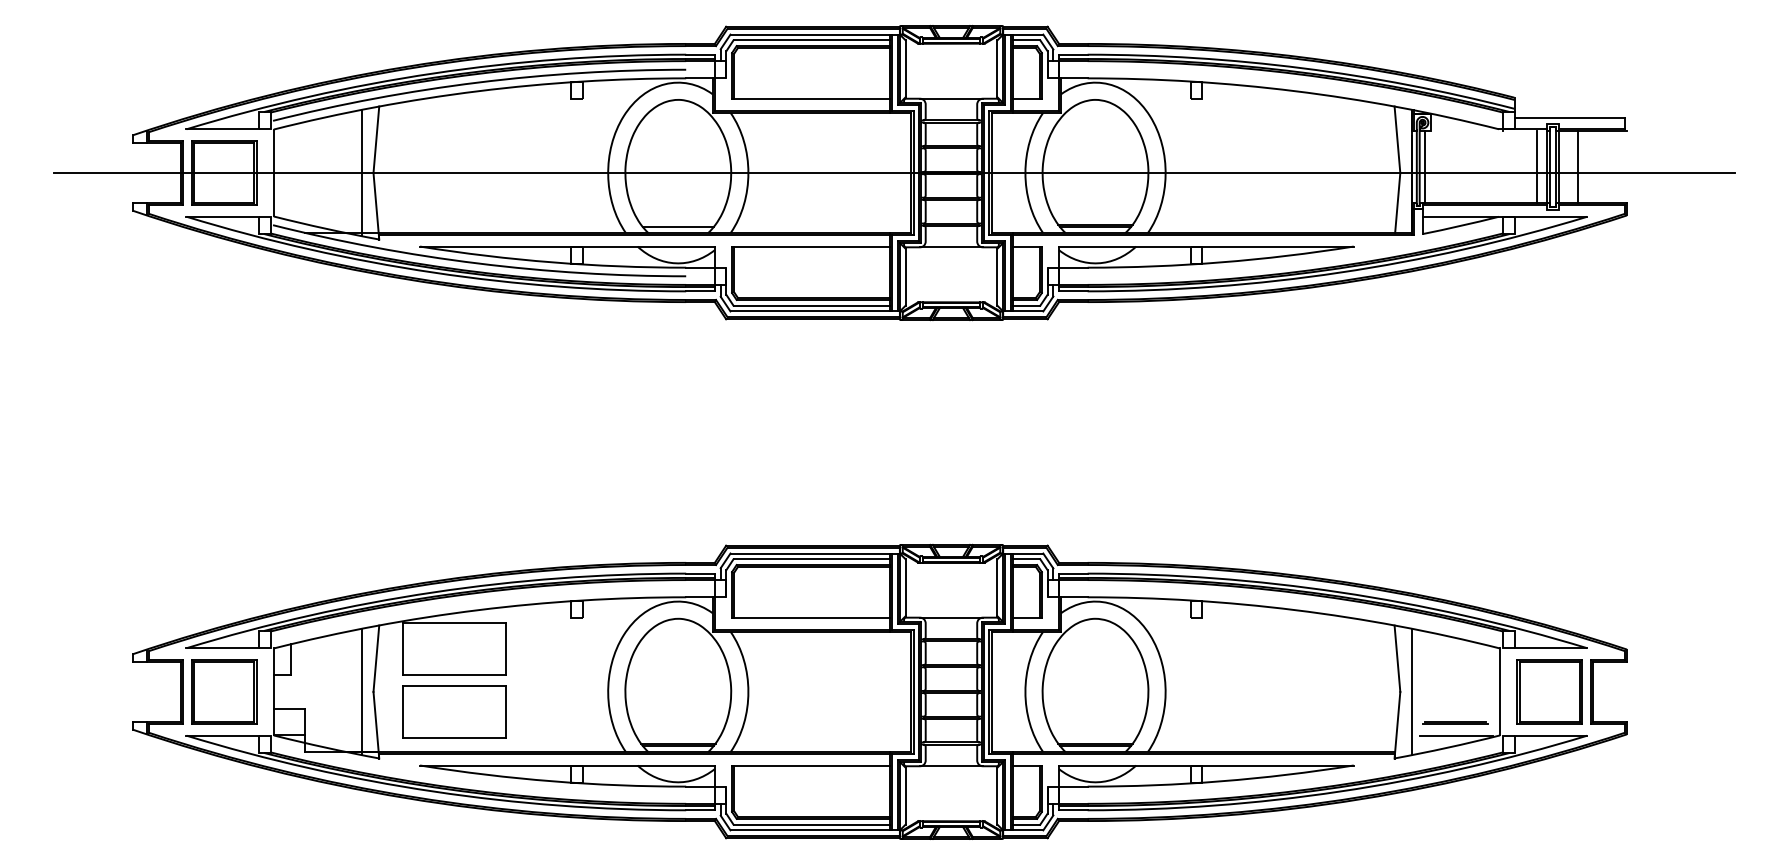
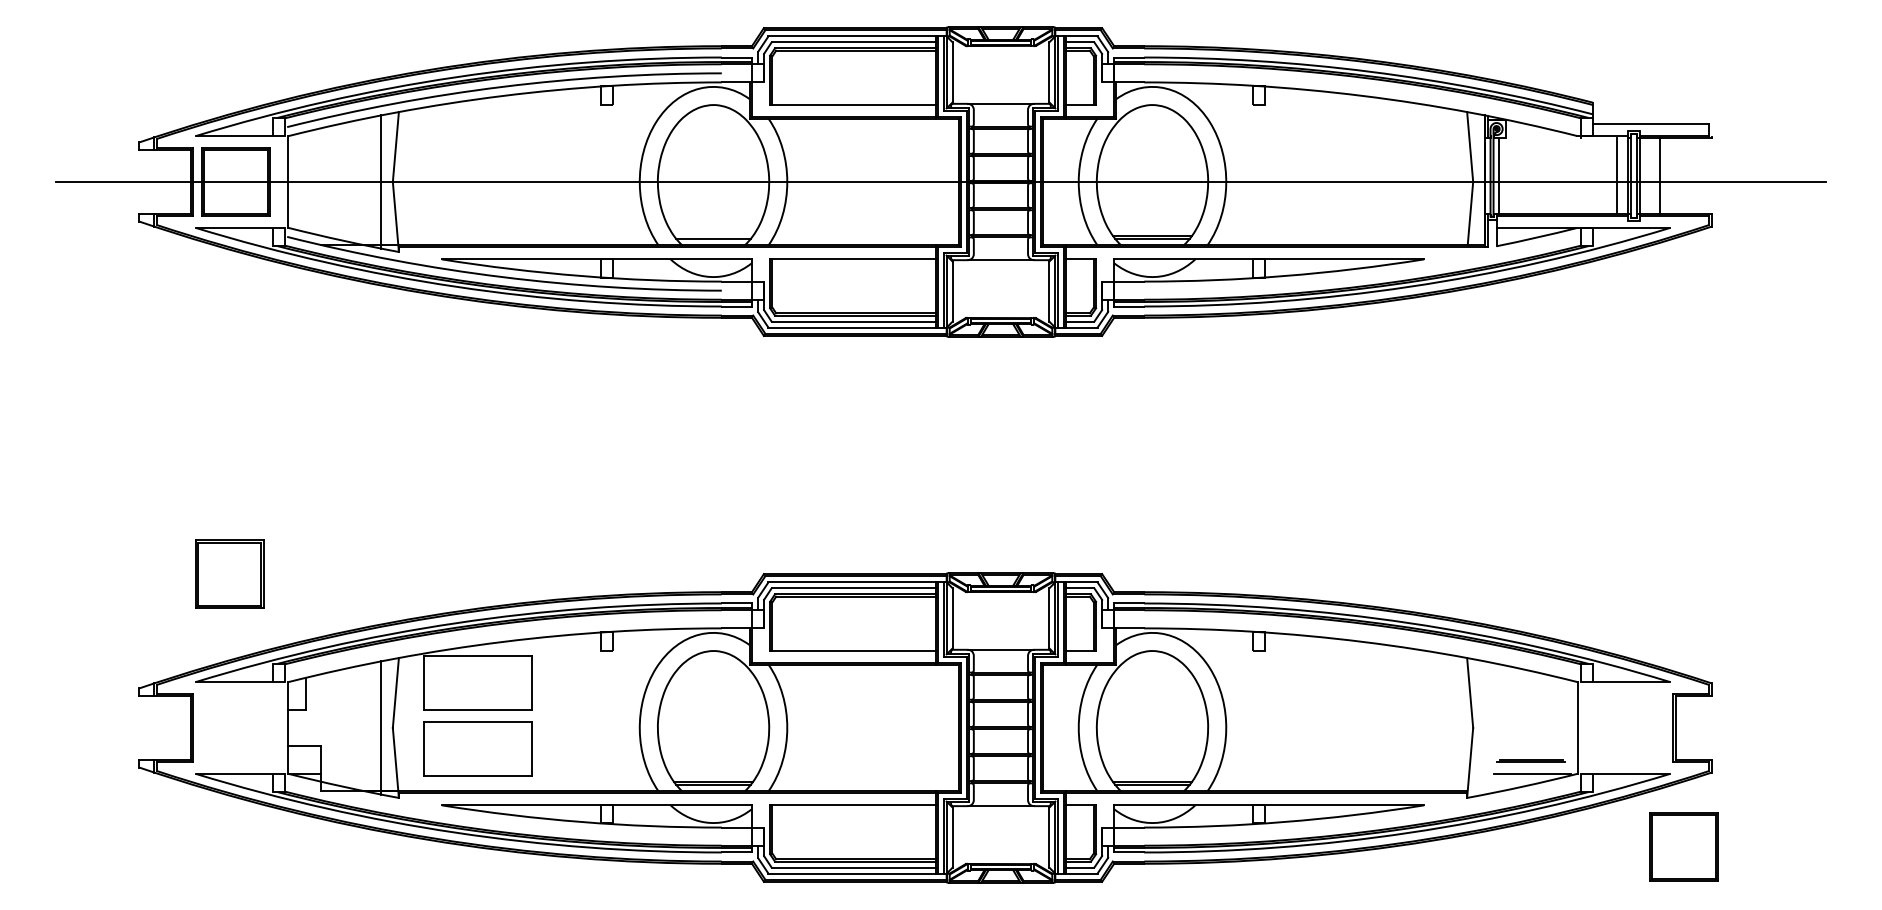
part: (224, 691) -> (229, 573), moved
line: (1411, 691) -> (1484, 727), removed
part: (1549, 691) -> (1683, 846), moved

